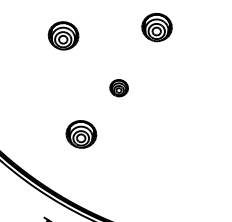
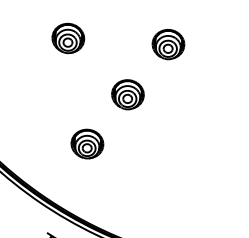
part: (156, 27) -> (167, 44), moved
part: (118, 87) -> (127, 93), size x1.67

